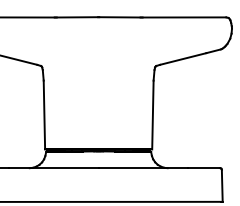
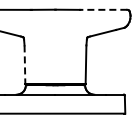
line: (182, 16) -> (102, 9), solid -> dashed
line: (43, 116) -> (24, 65), solid -> dashed

